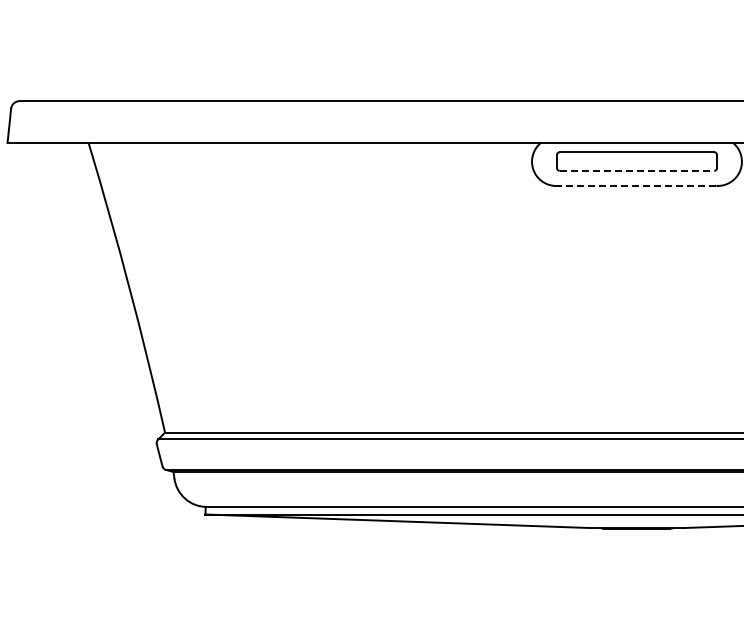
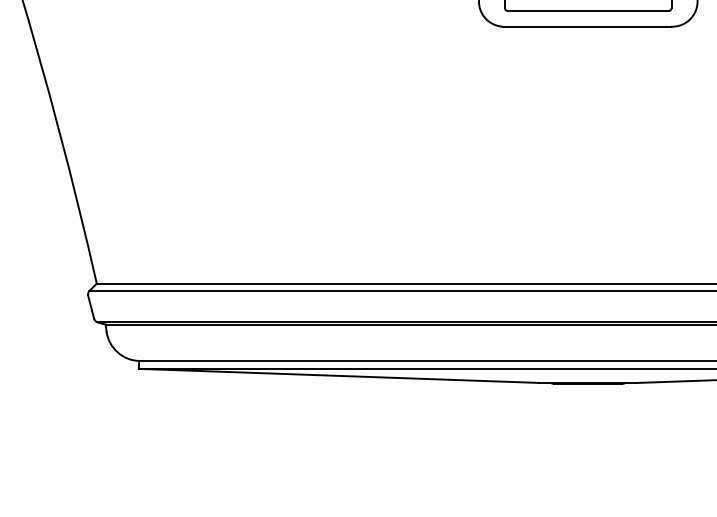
line: (637, 170) -> (588, 10), dashed -> solid
line: (635, 185) -> (586, 26), dashed -> solid

